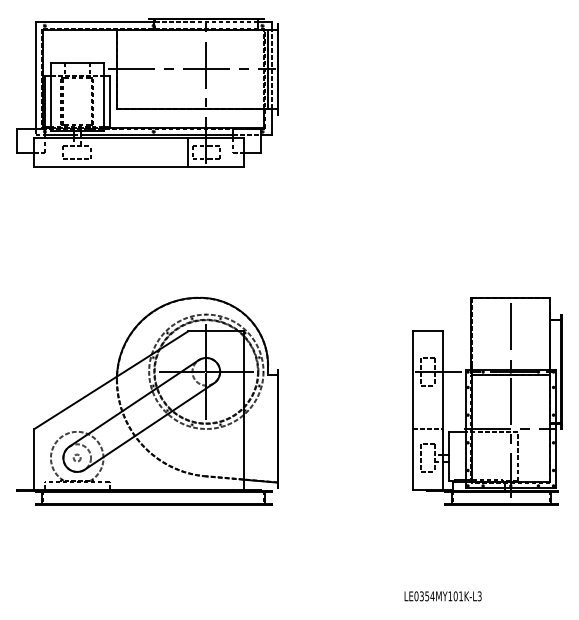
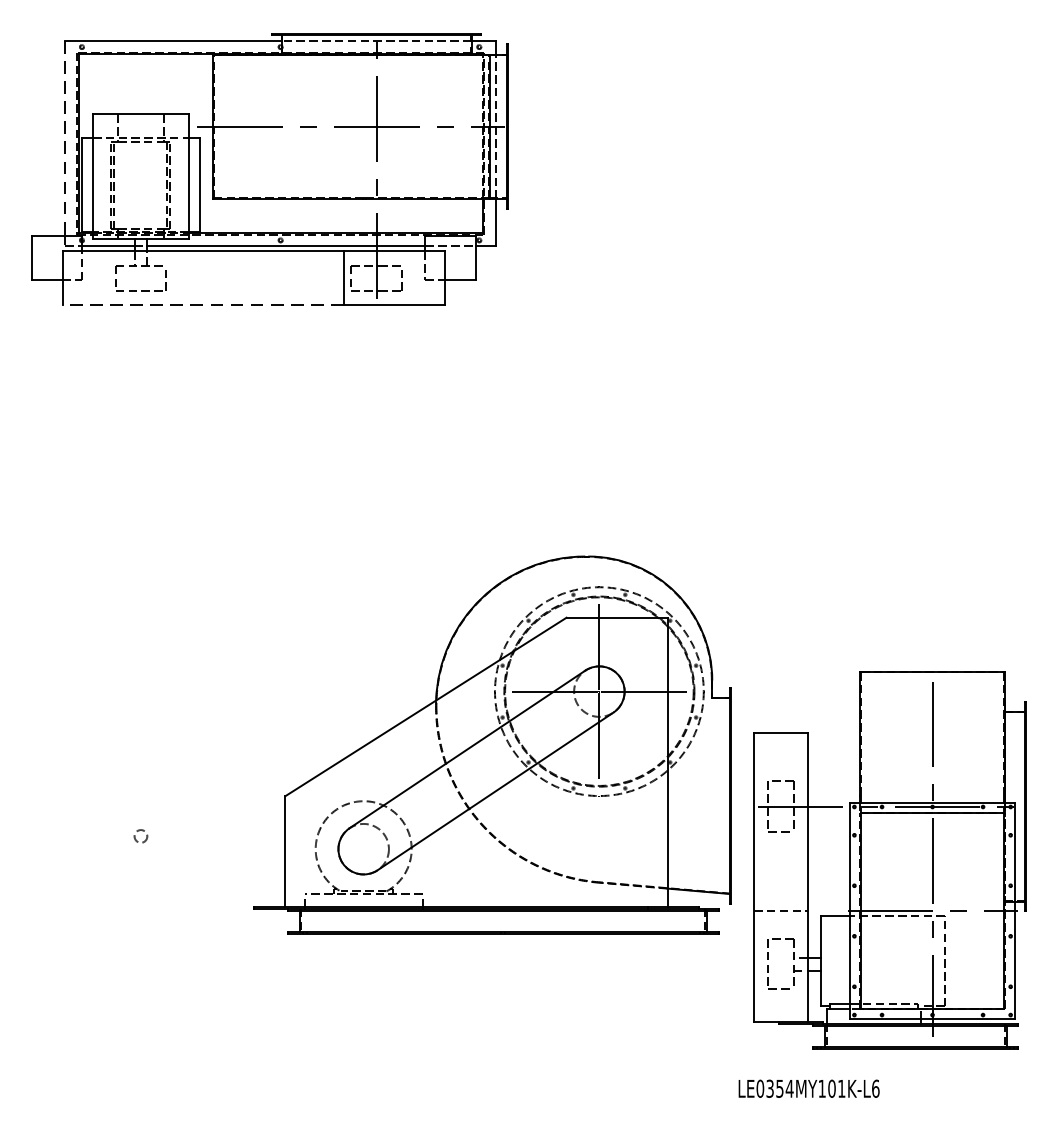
line: (35, 76) -> (64, 139), solid -> dashed
line: (111, 167) -> (203, 305), solid -> dashed
part: (147, 400) -> (491, 744), moved
part: (487, 401) -> (890, 860), moved
text: (479, 596) -> (875, 1089), LE0354MY101K-L3 -> LE0354MY101K-L6

